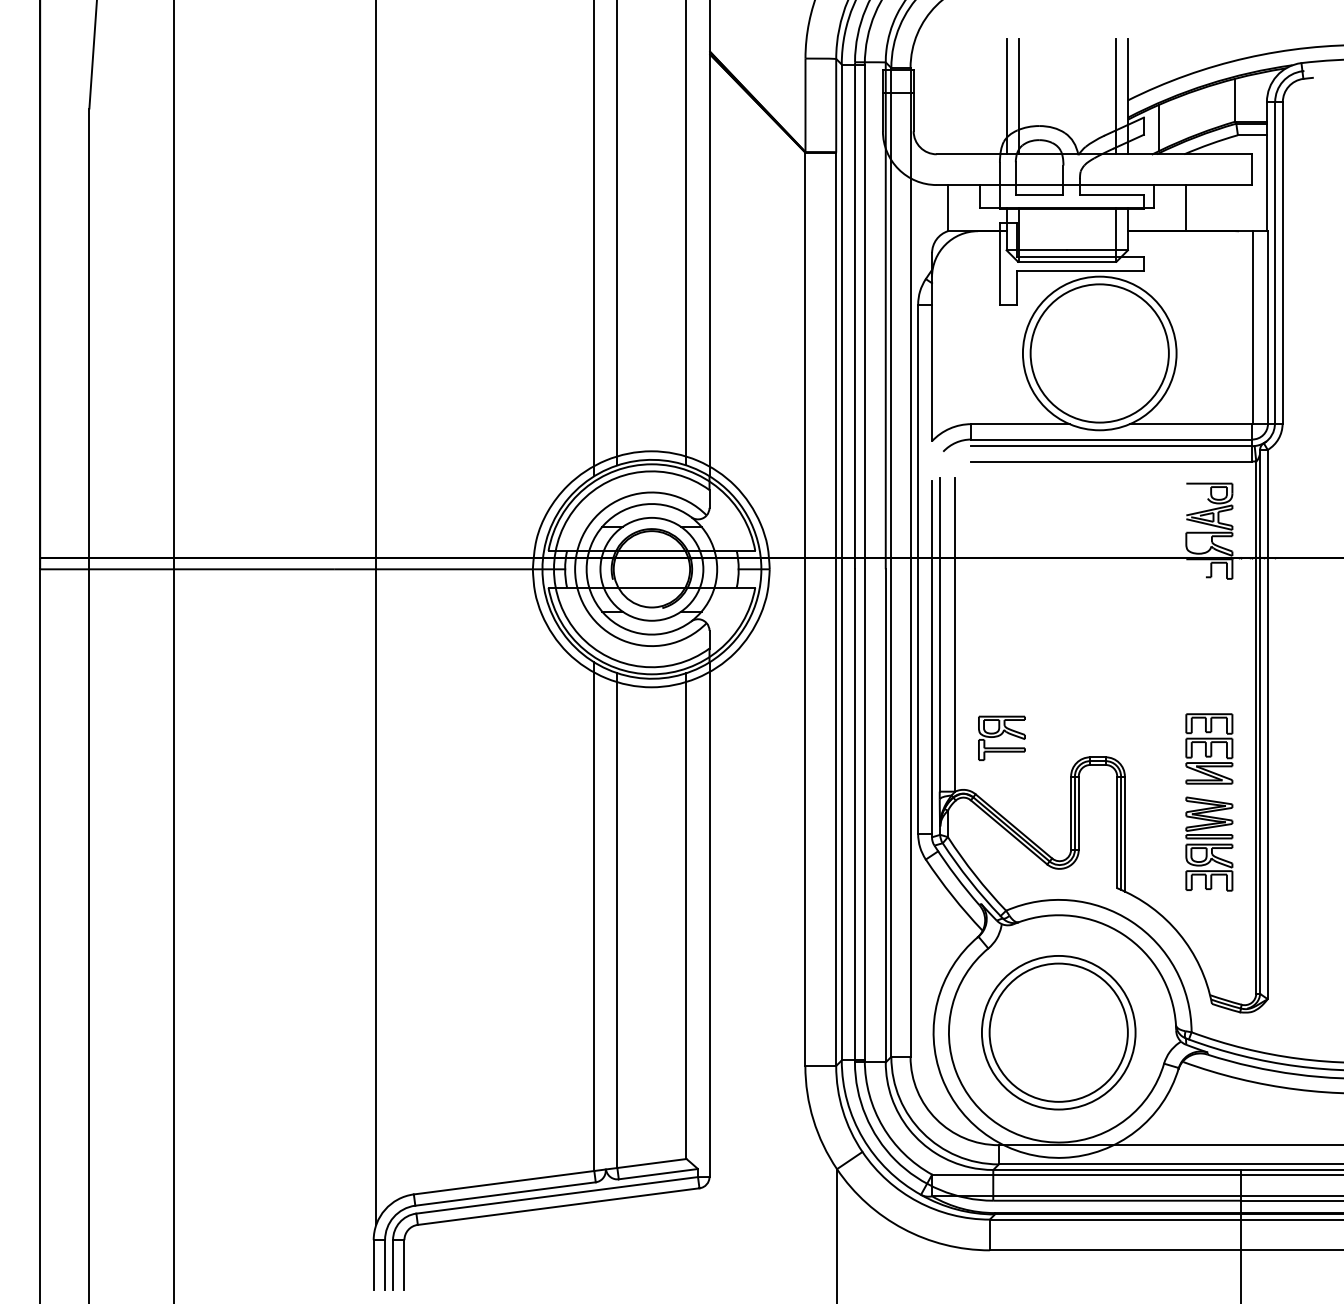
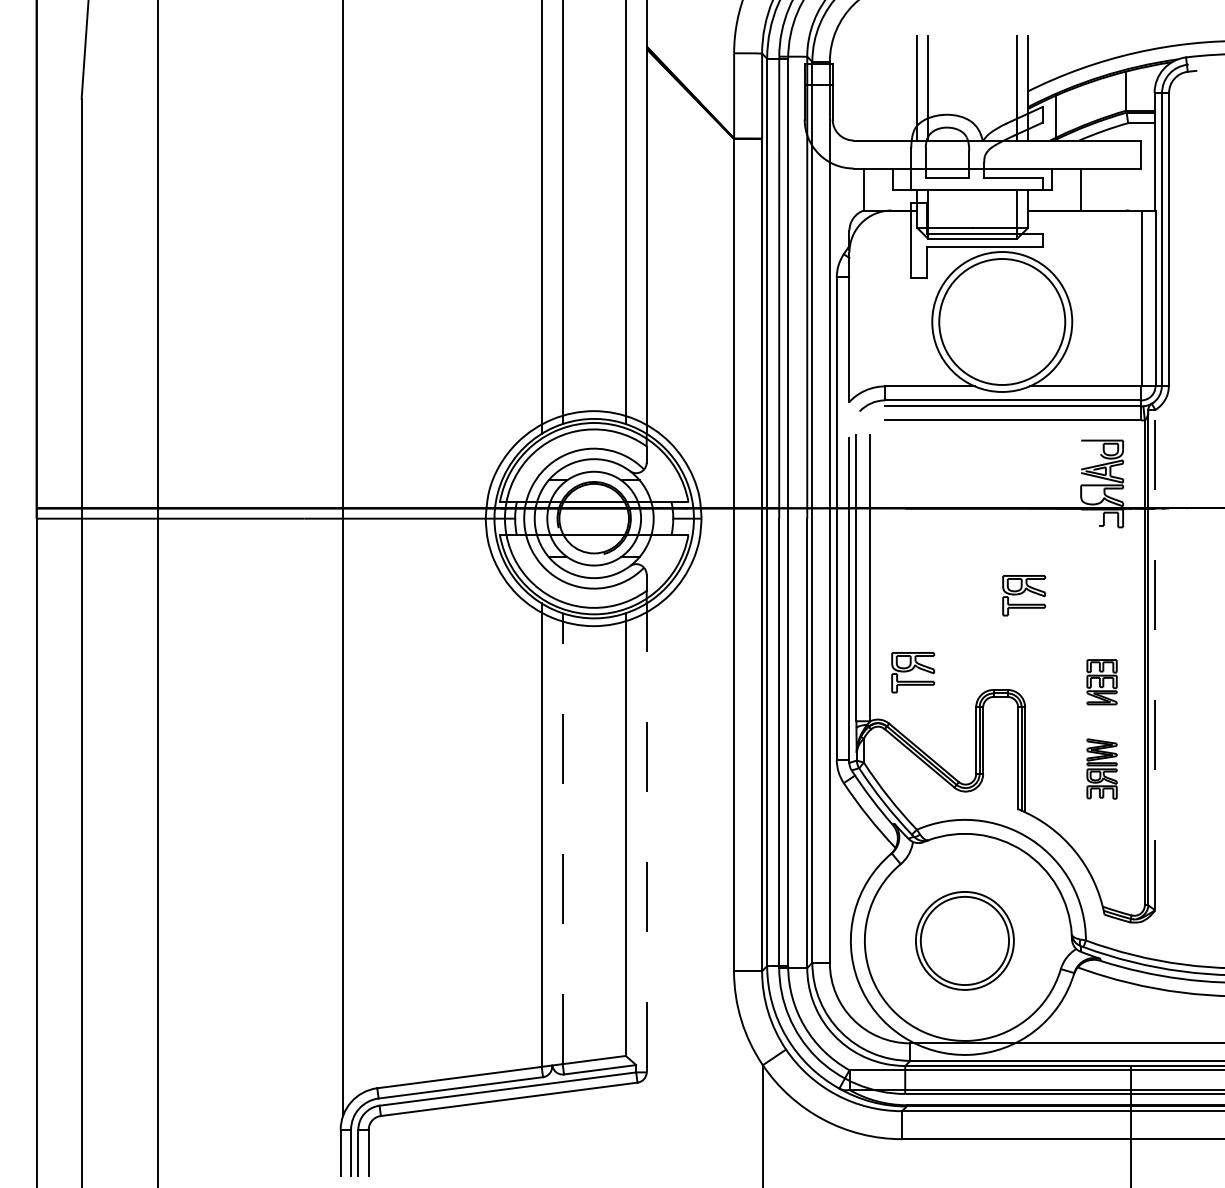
part: (1124, 653) -> (1024, 595), added
line: (1267, 723) -> (1155, 659), solid -> dashed
part: (1208, 748) -> (1101, 681), size x0.7
part: (1208, 843) -> (1101, 768), size x0.7
line: (709, 919) -> (646, 837), solid -> dashed
line: (617, 920) -> (562, 838), solid -> dashed
part: (1058, 1032) -> (964, 940), size x0.7

